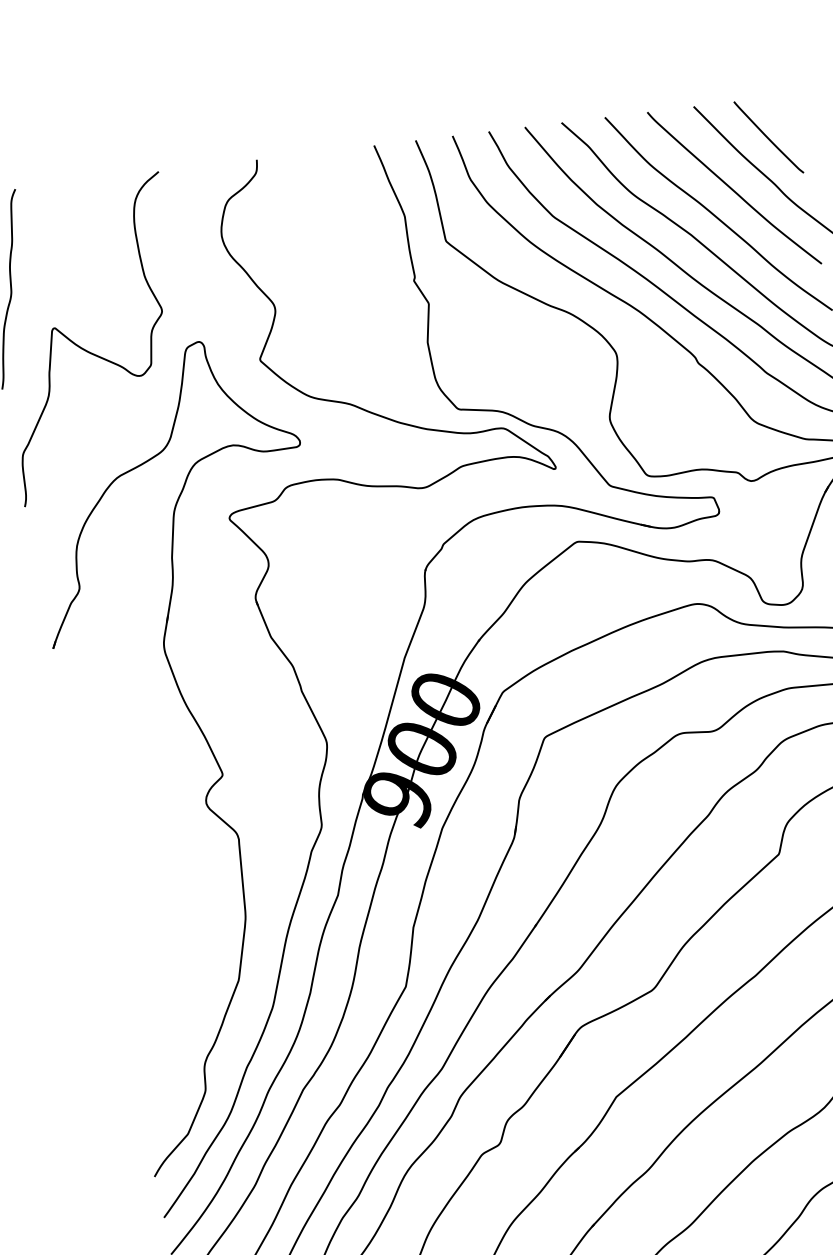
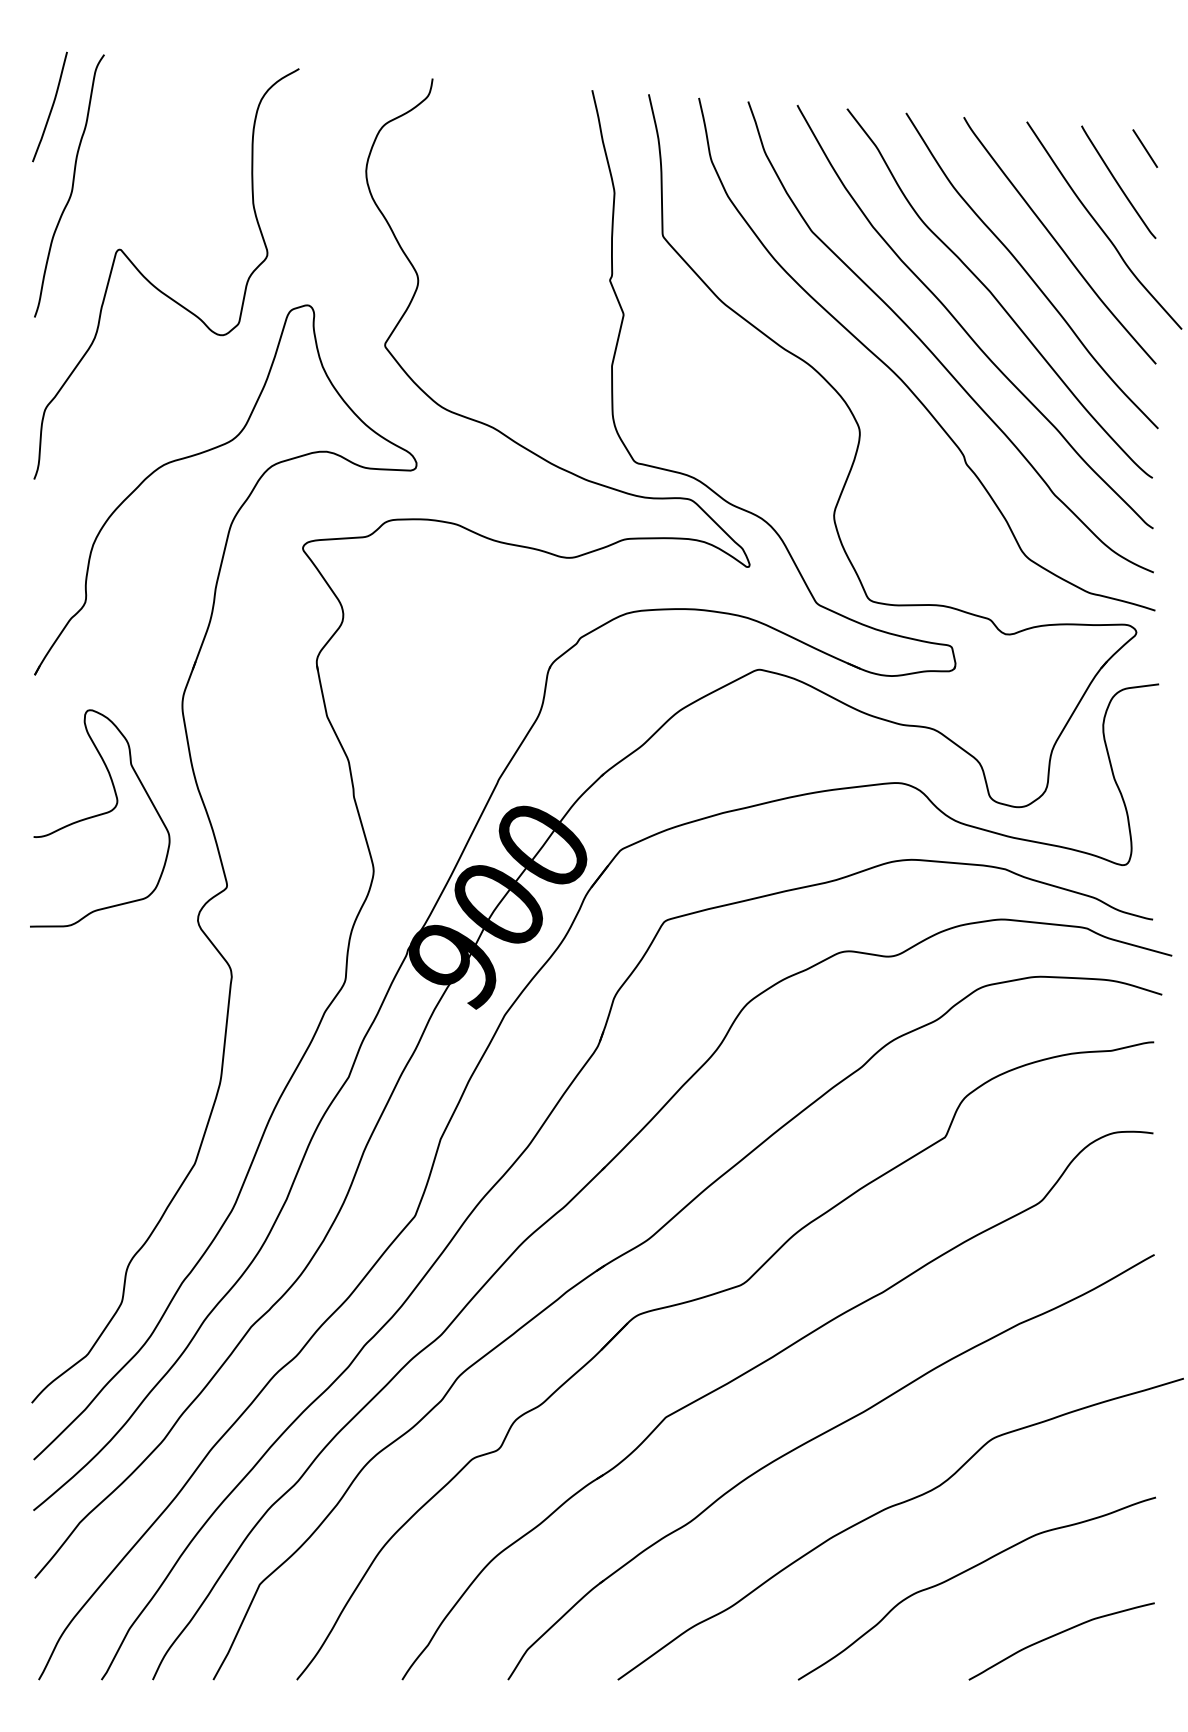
line: (783, 109) -> (1145, 148), added
curve: (119, 742) -> (98, 816), added

